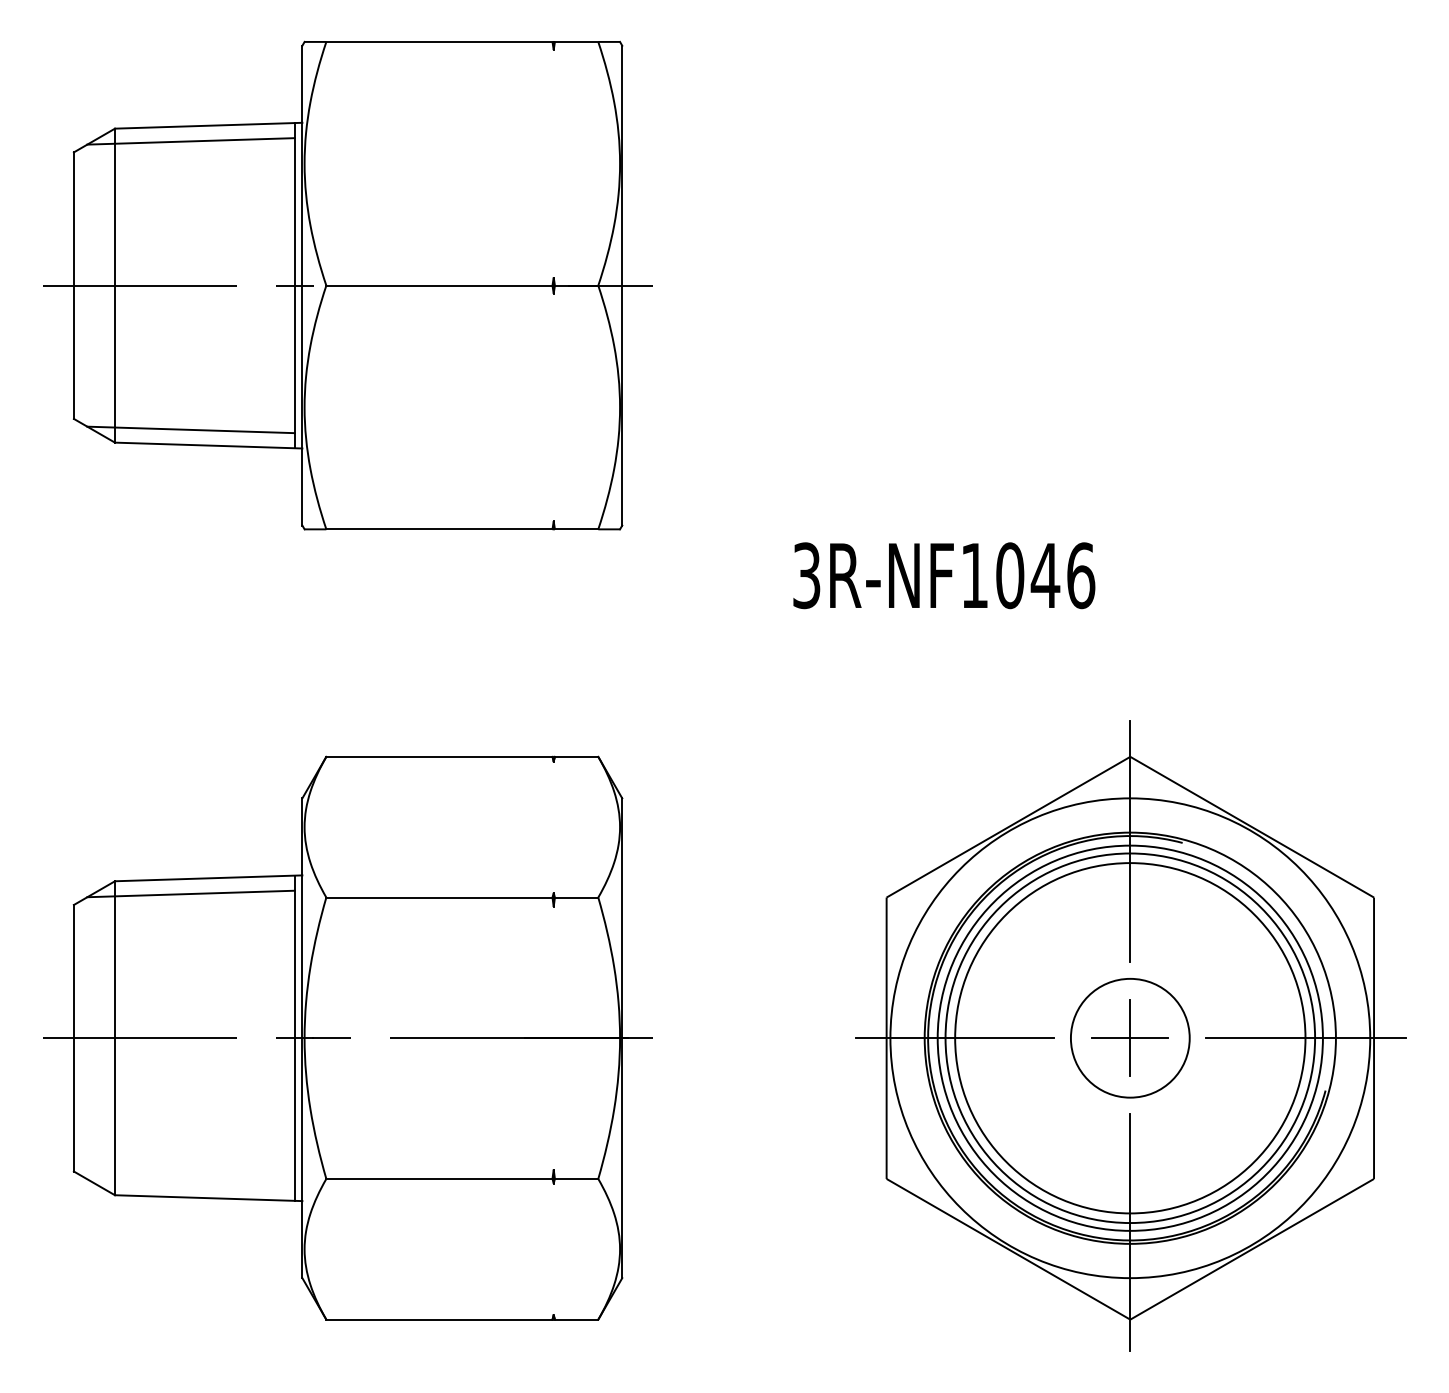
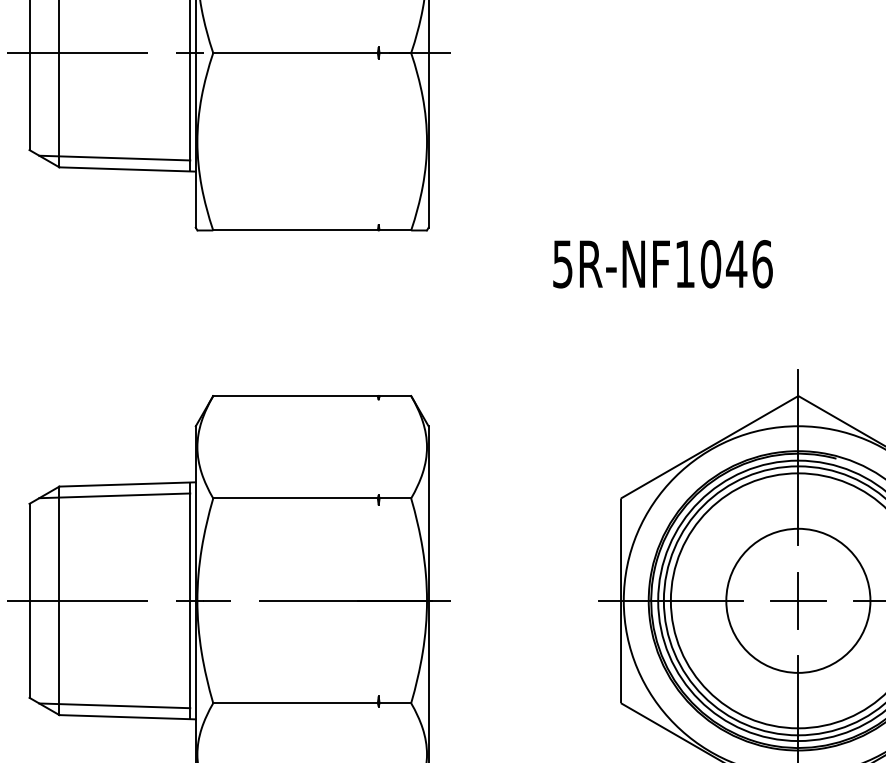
text: (806, 575) -> (562, 264), 3R-NF1046 -> 5R-NF1046
circle: (1130, 1038) -> (798, 601), size x1.67
line: (190, 1182) -> (114, 705), added

